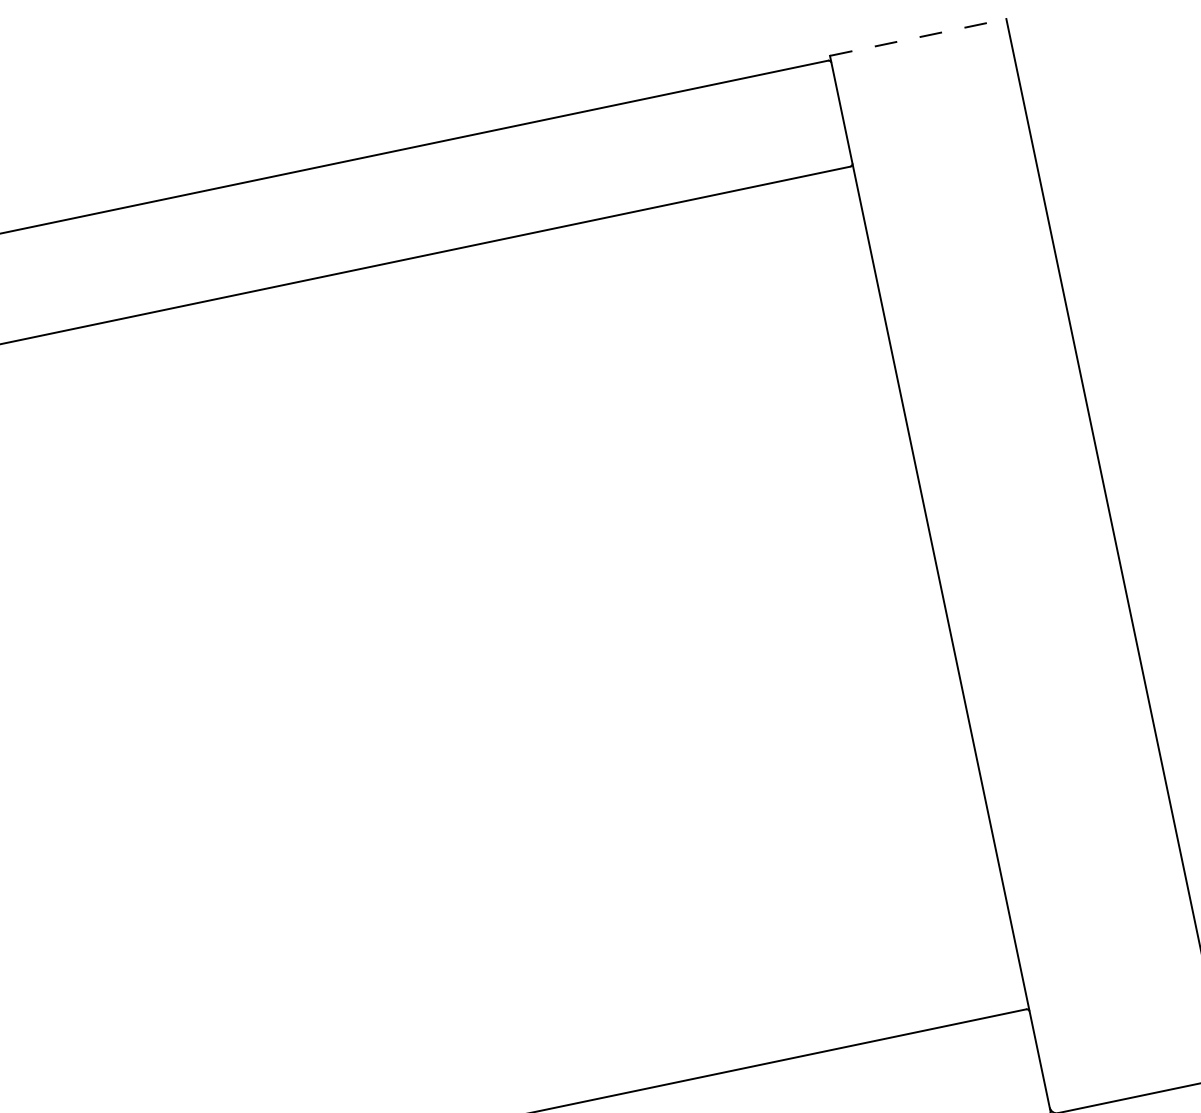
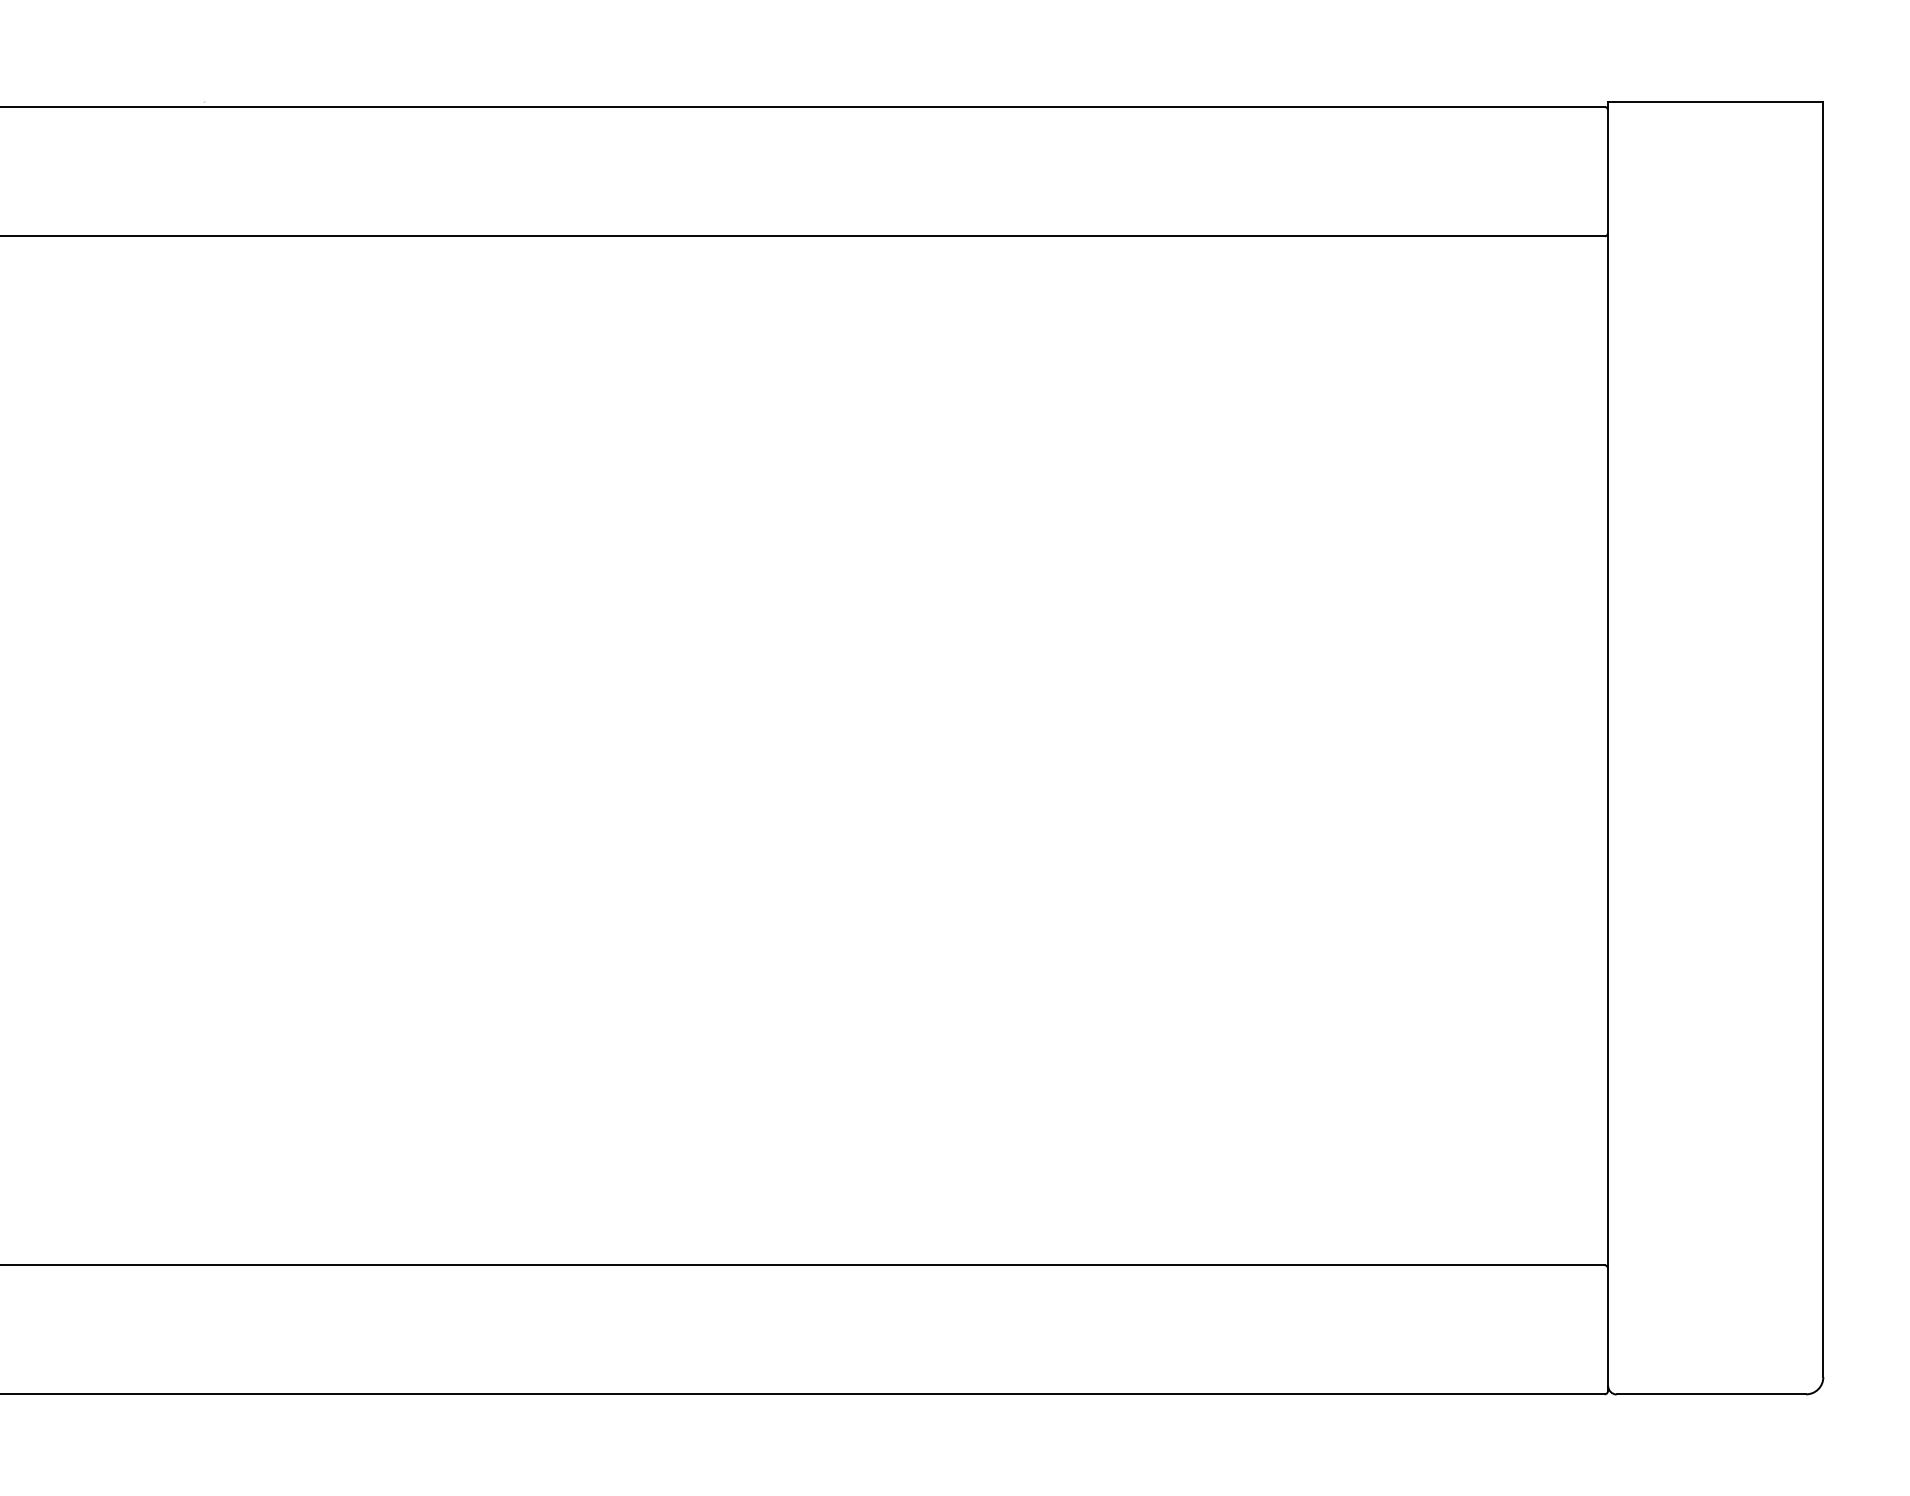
line: (917, 37) -> (1715, 101), dashed -> solid

